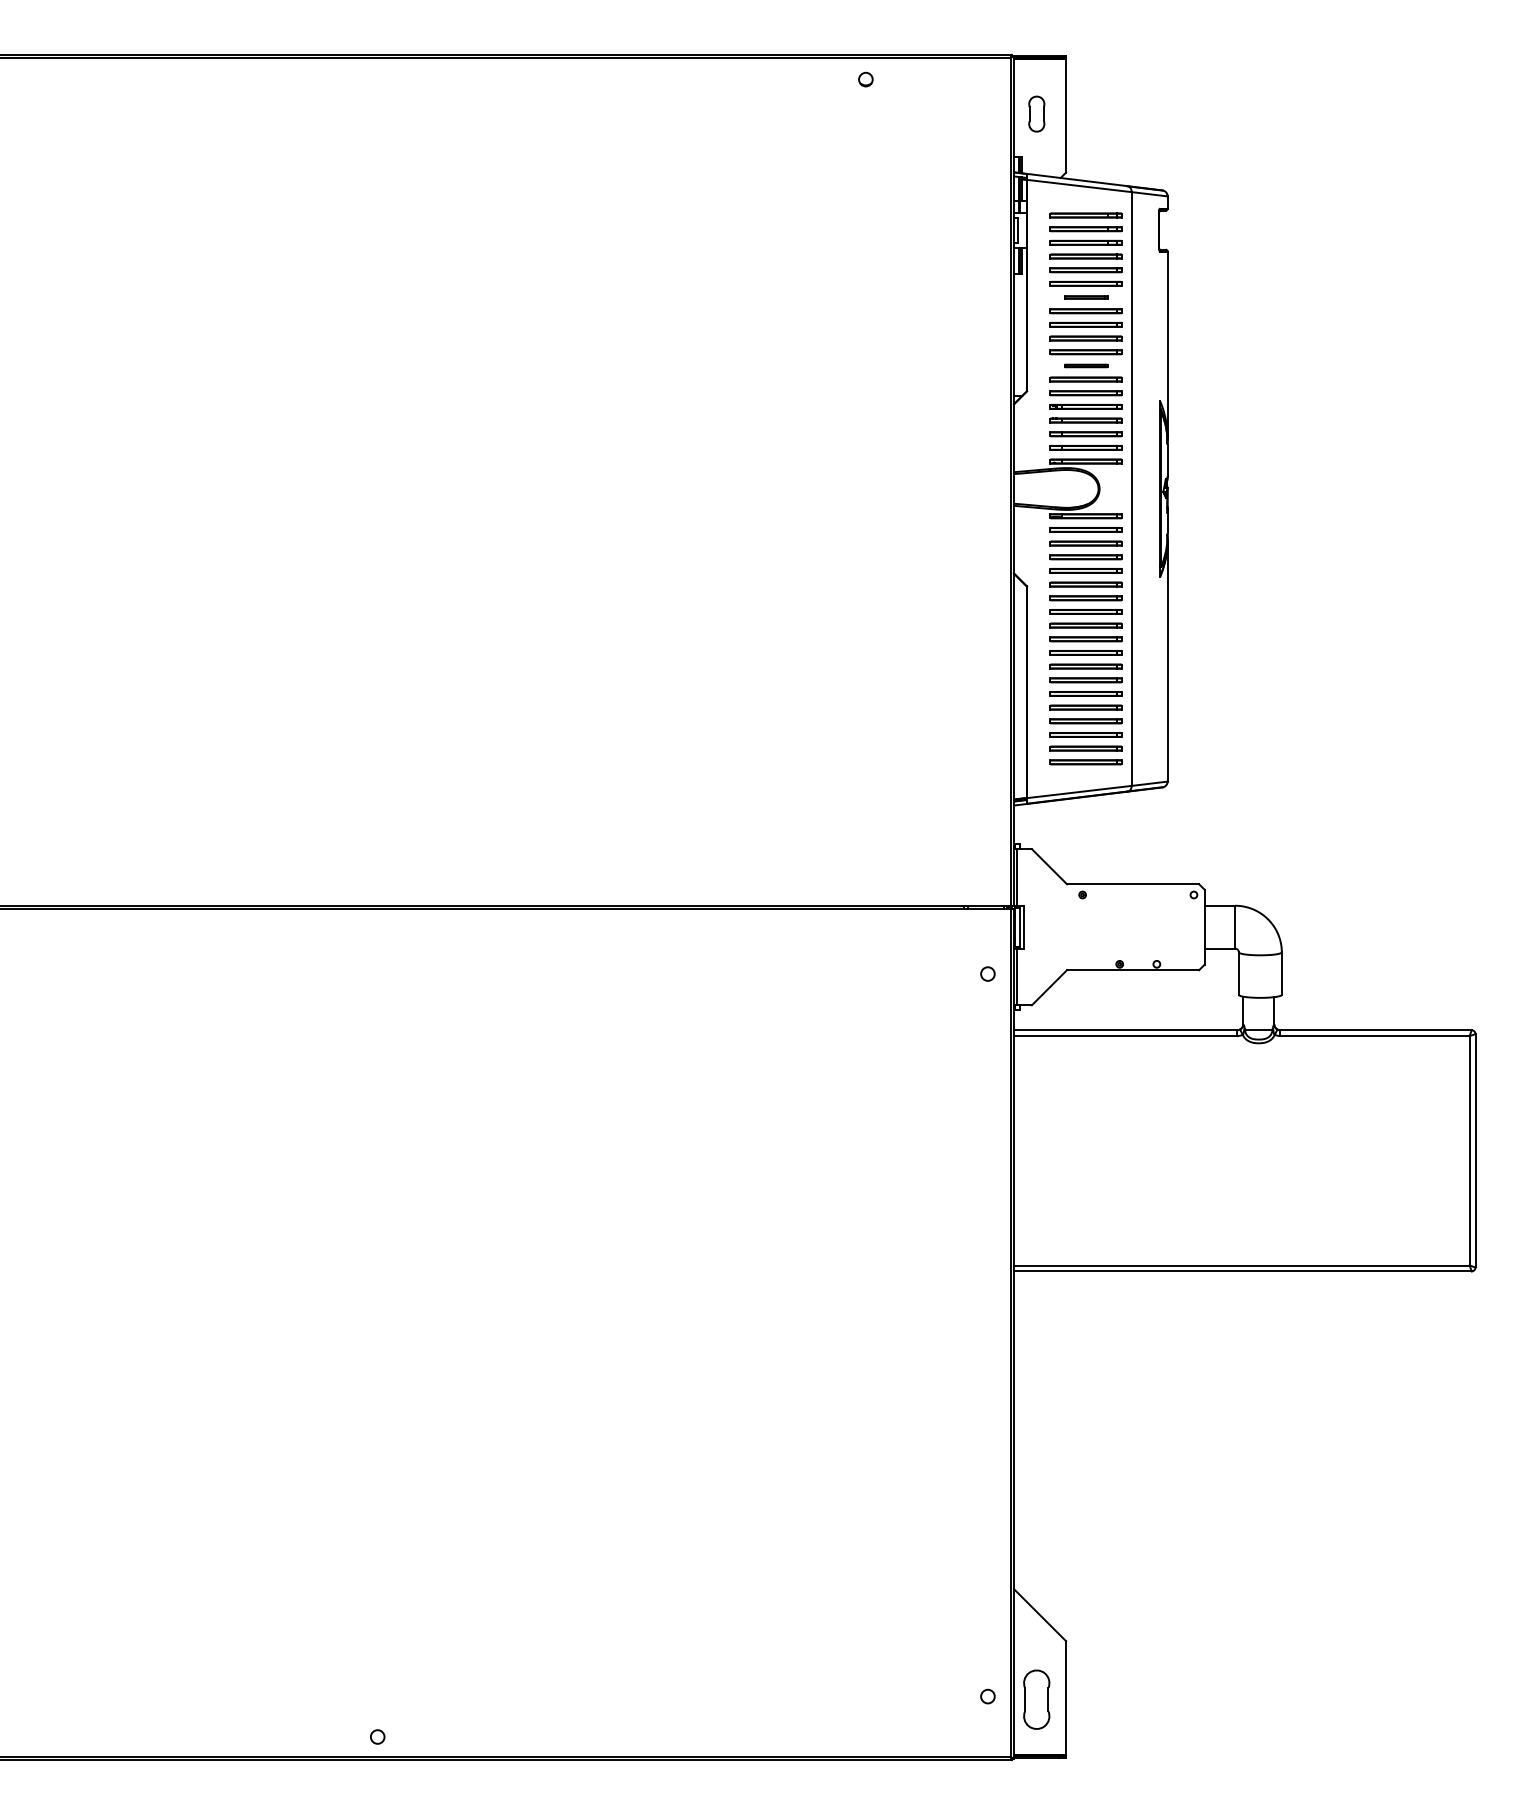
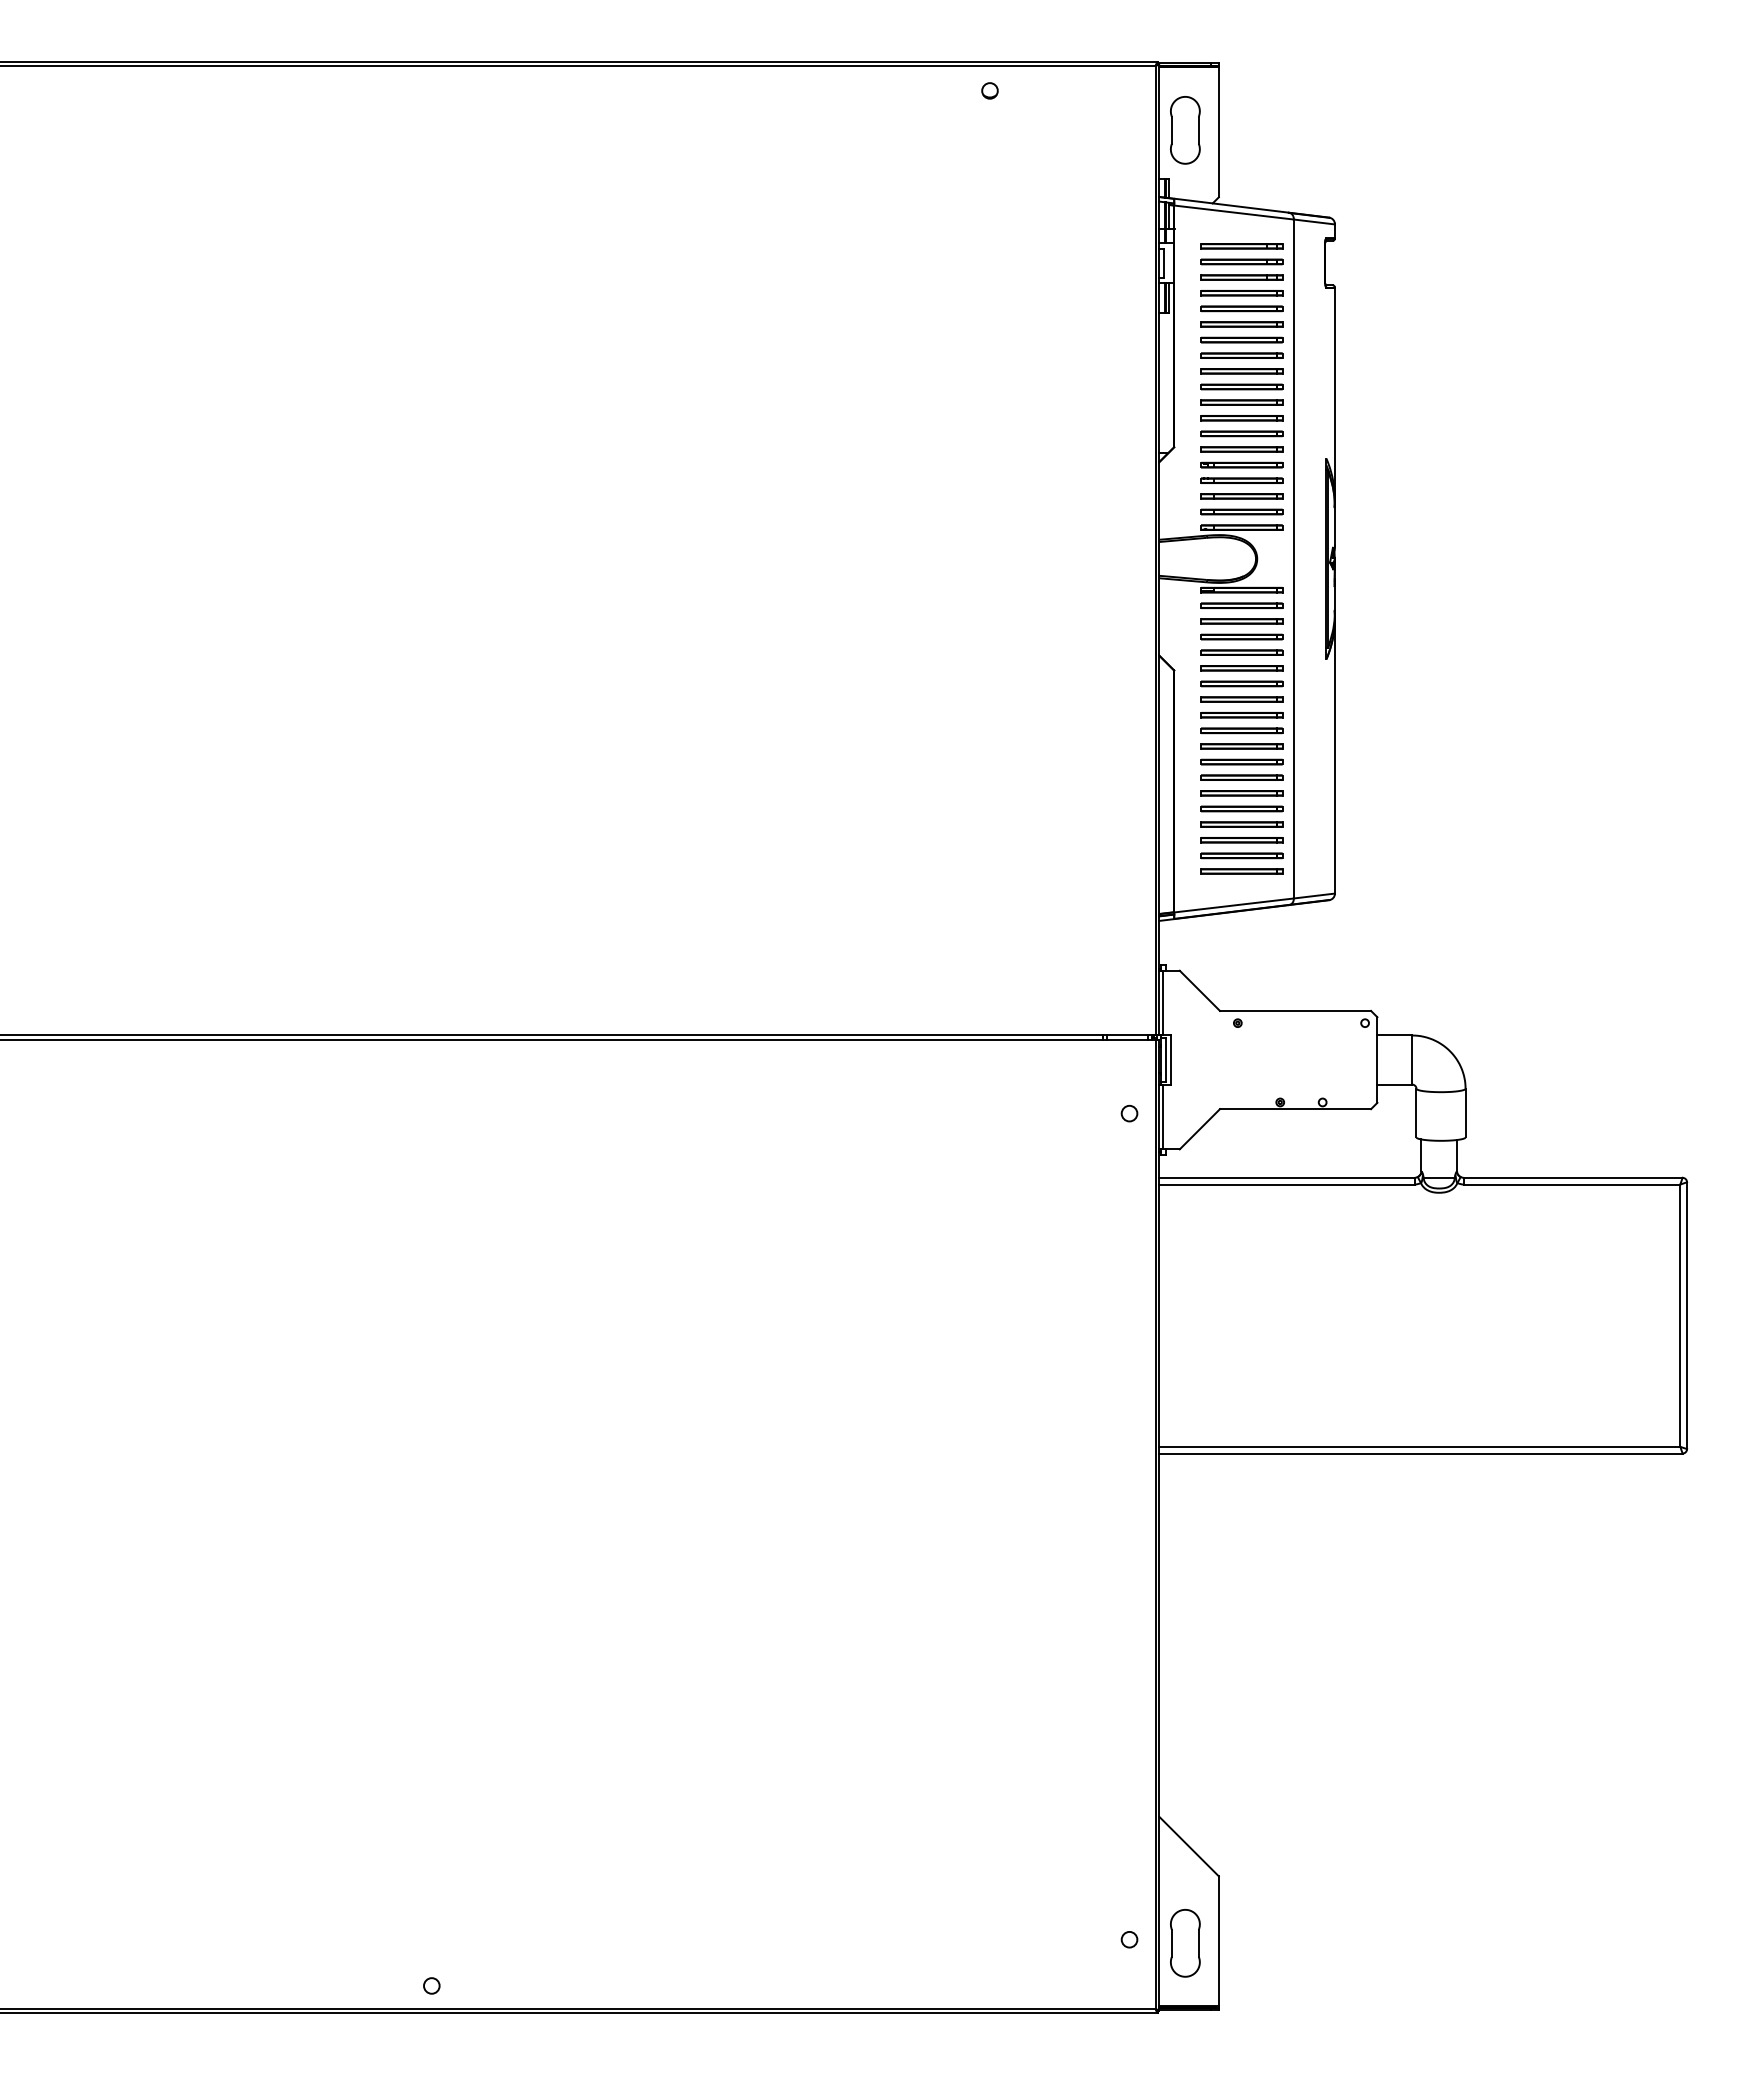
part: (1036, 114) -> (1185, 130), size x1.67
part: (1085, 297) -> (1241, 339), size x1.67
part: (1085, 366) -> (1241, 418), size x1.67

